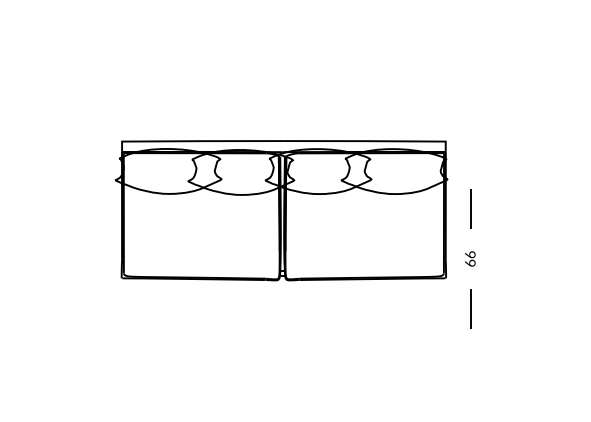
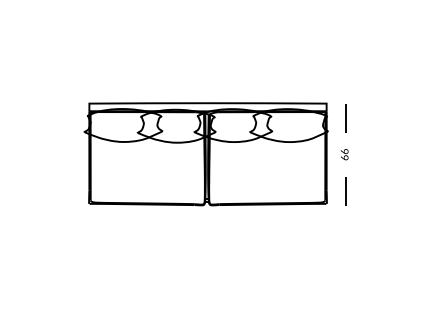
part: (470, 258) -> (344, 154), moved

